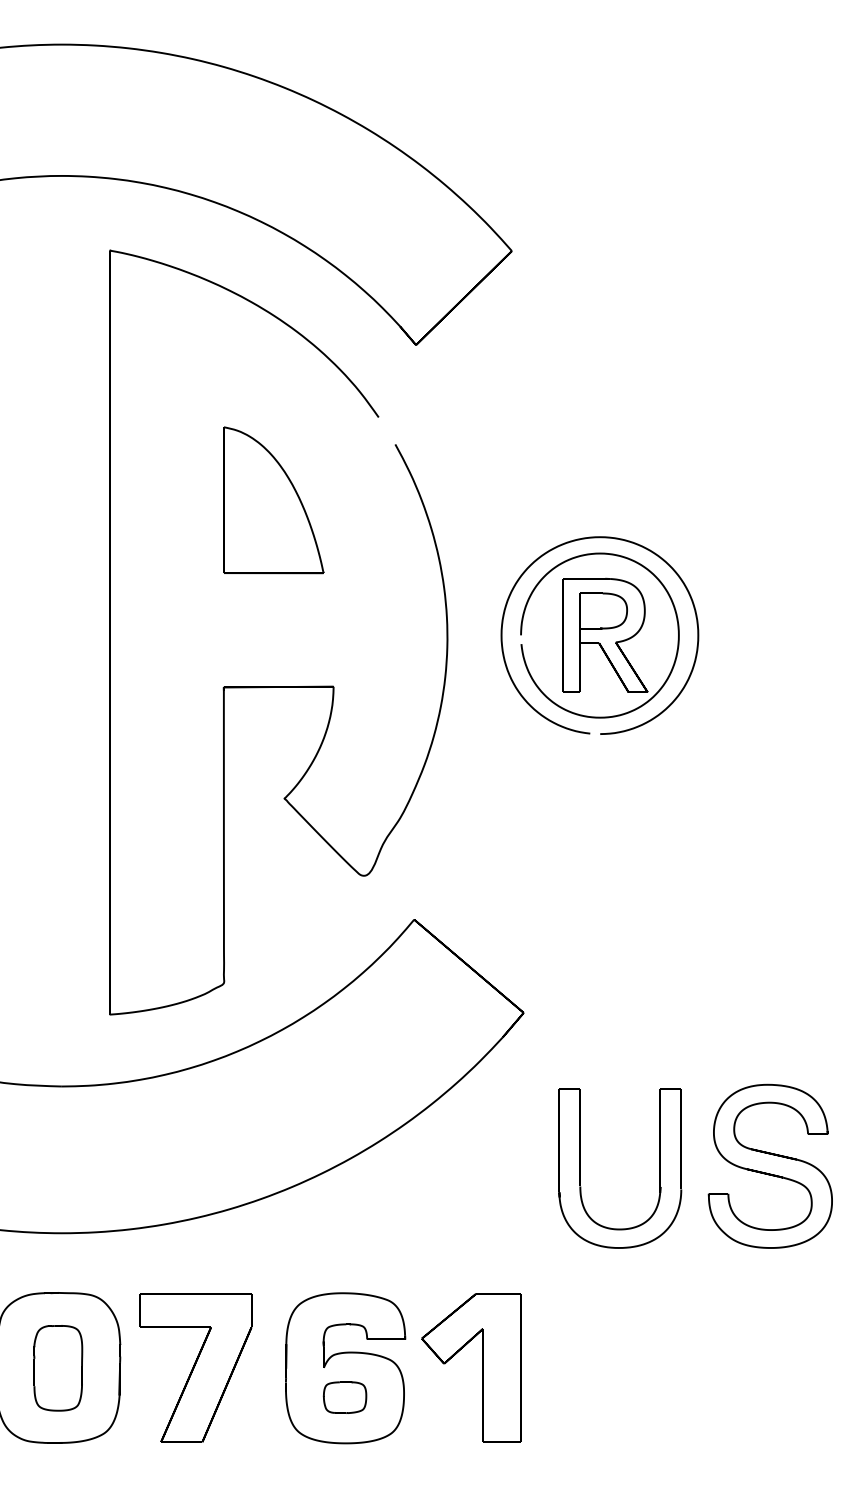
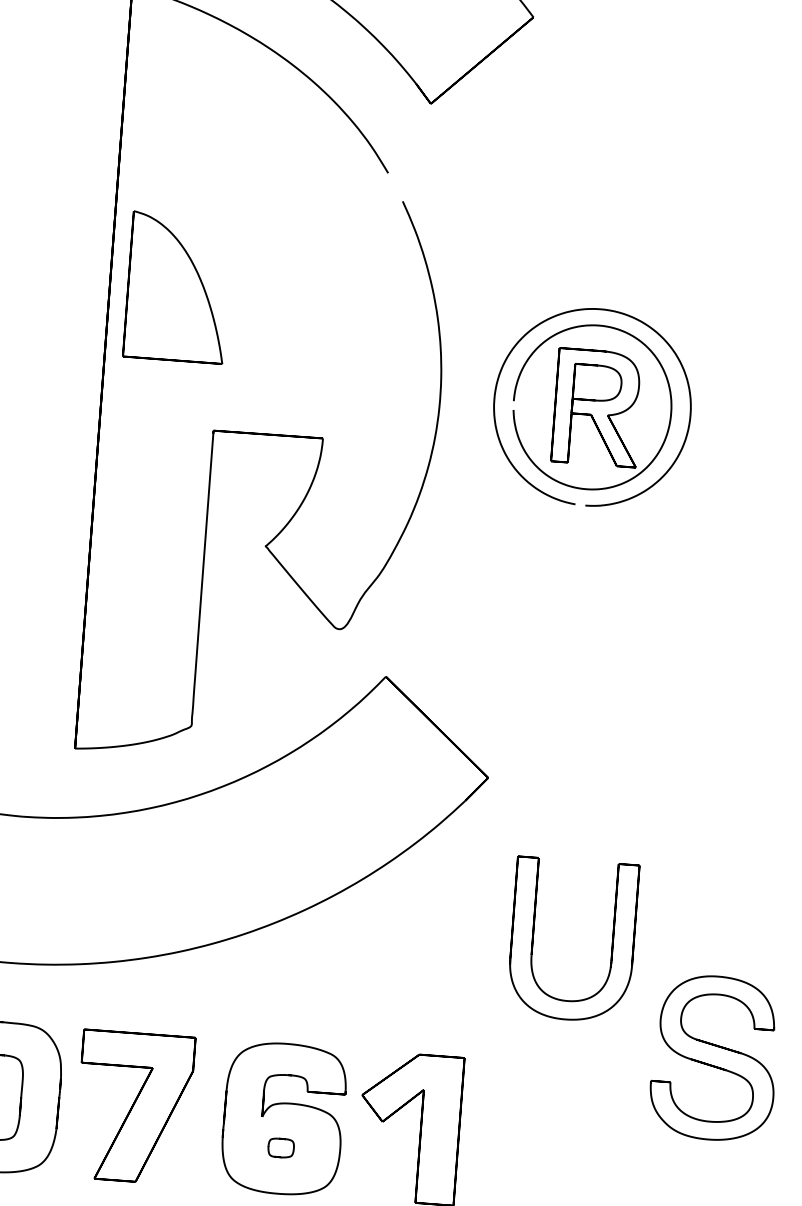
part: (273, 500) -> (177, 287), moved
part: (769, 1165) -> (713, 1057), moved
part: (344, 1397) -> (280, 1147), size x0.6

